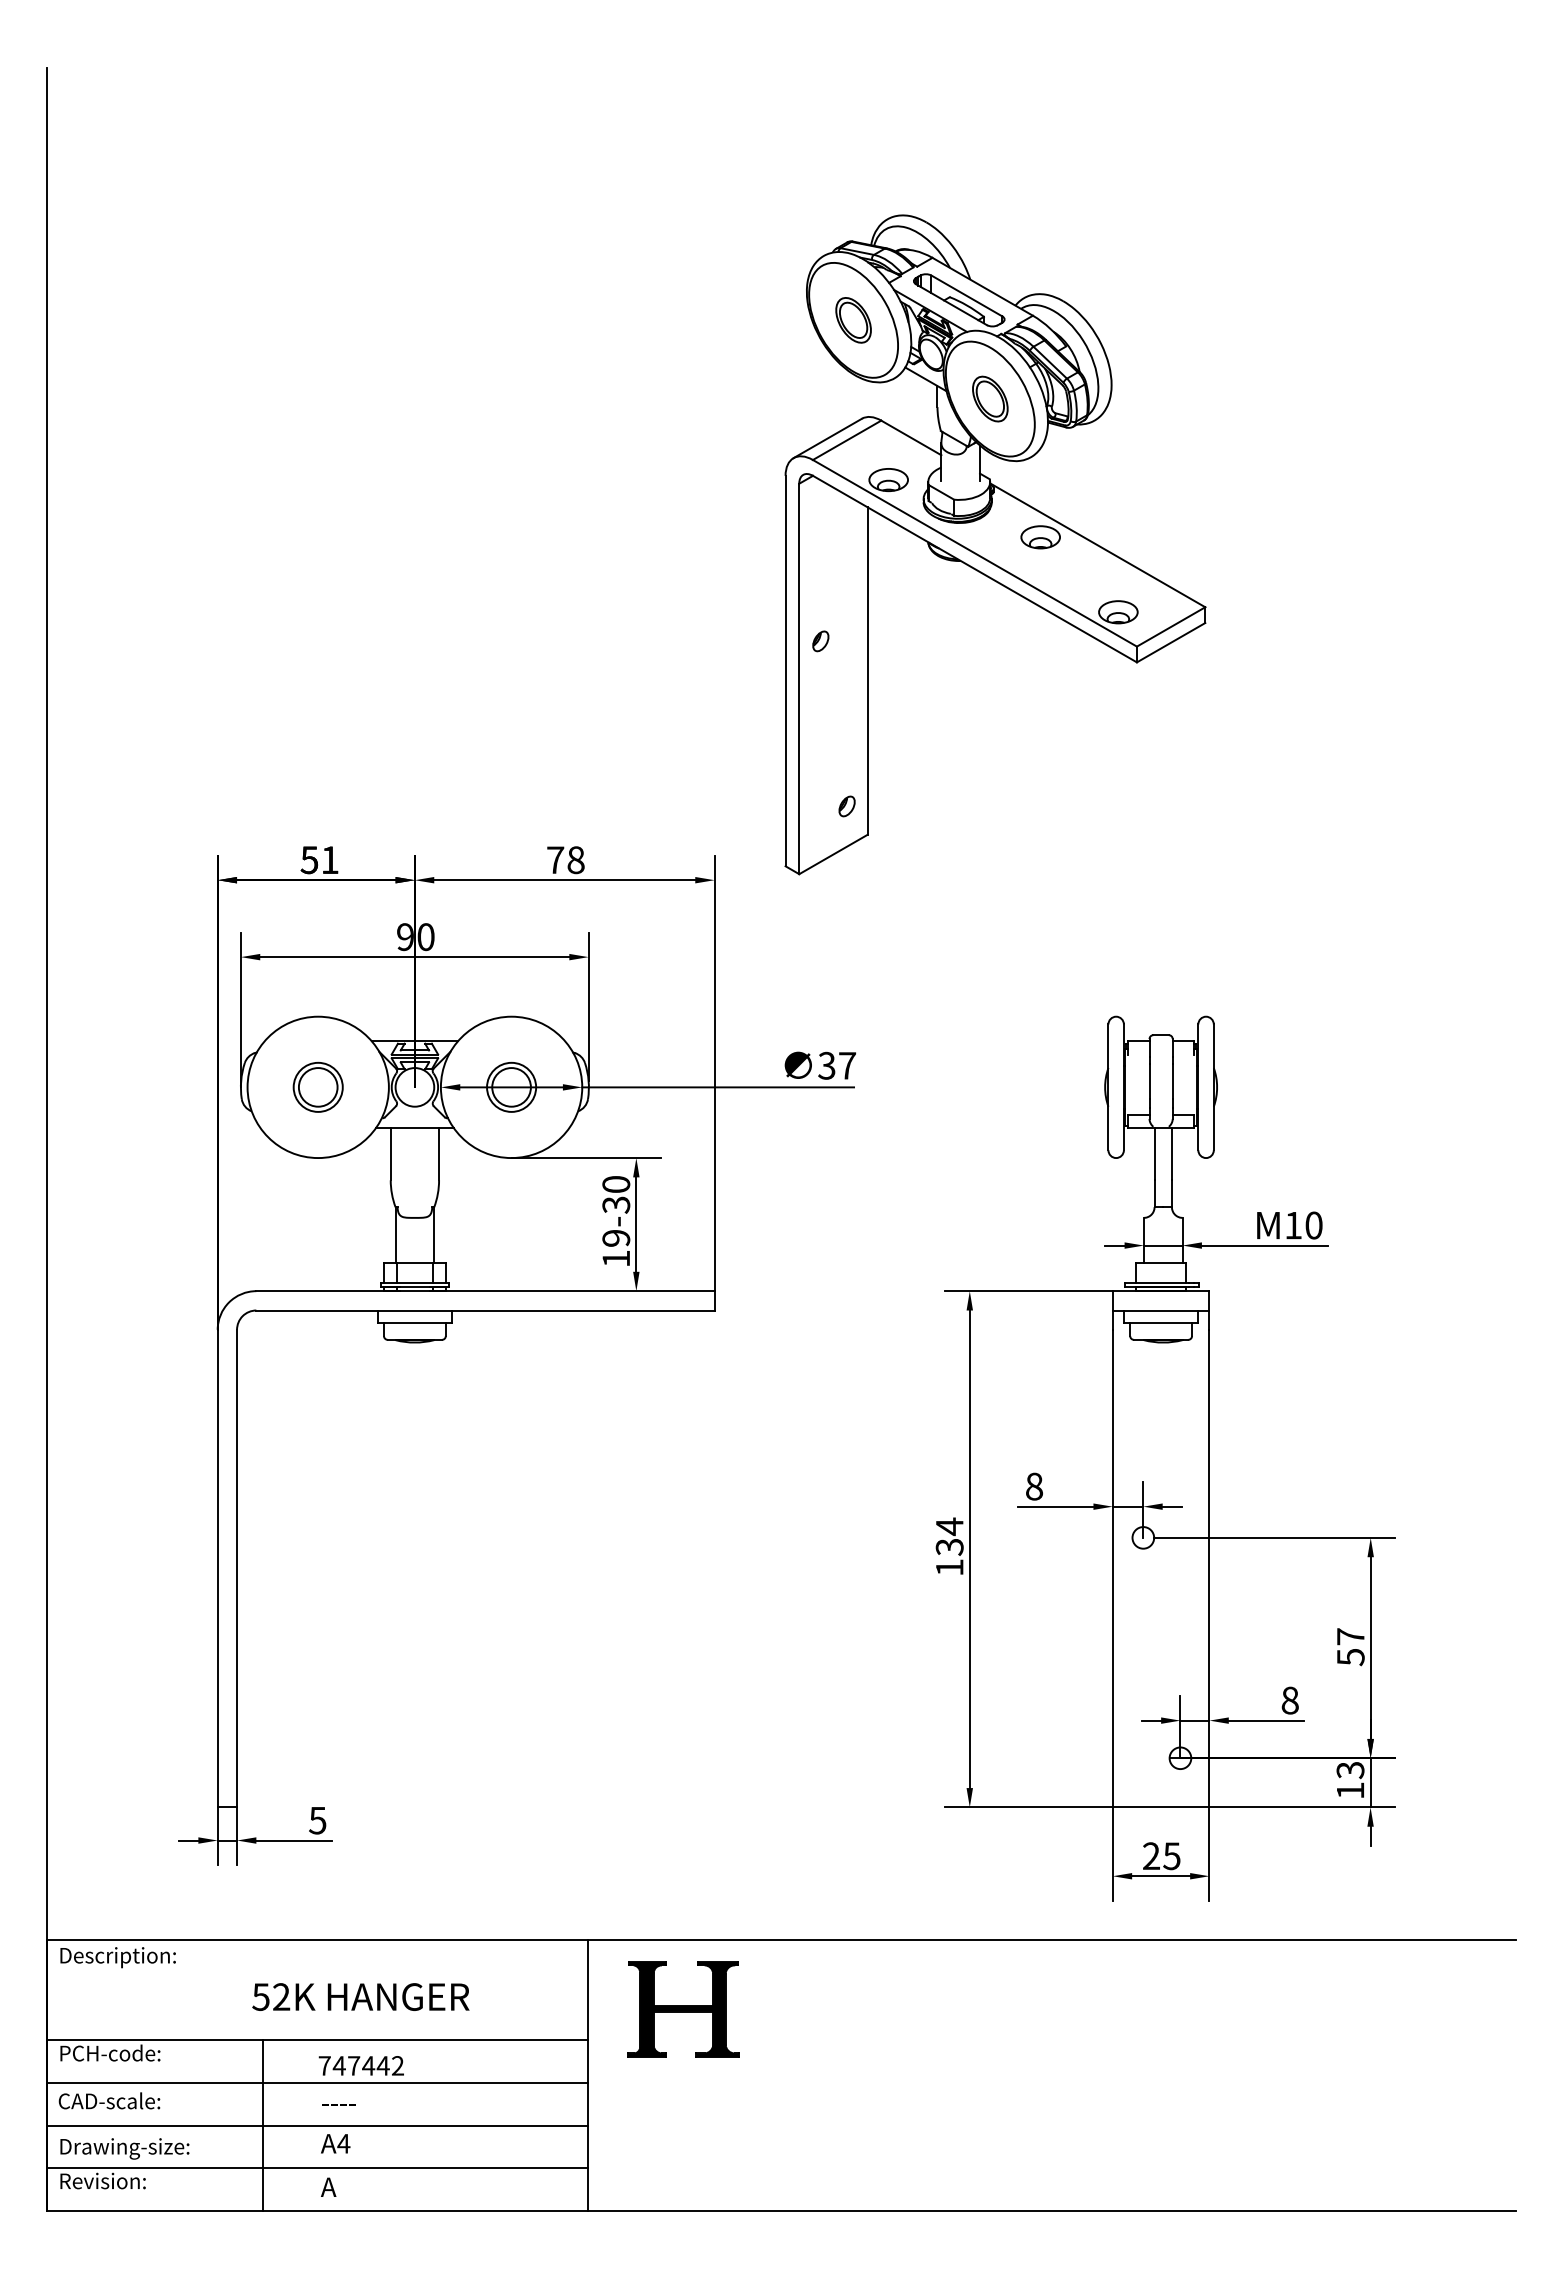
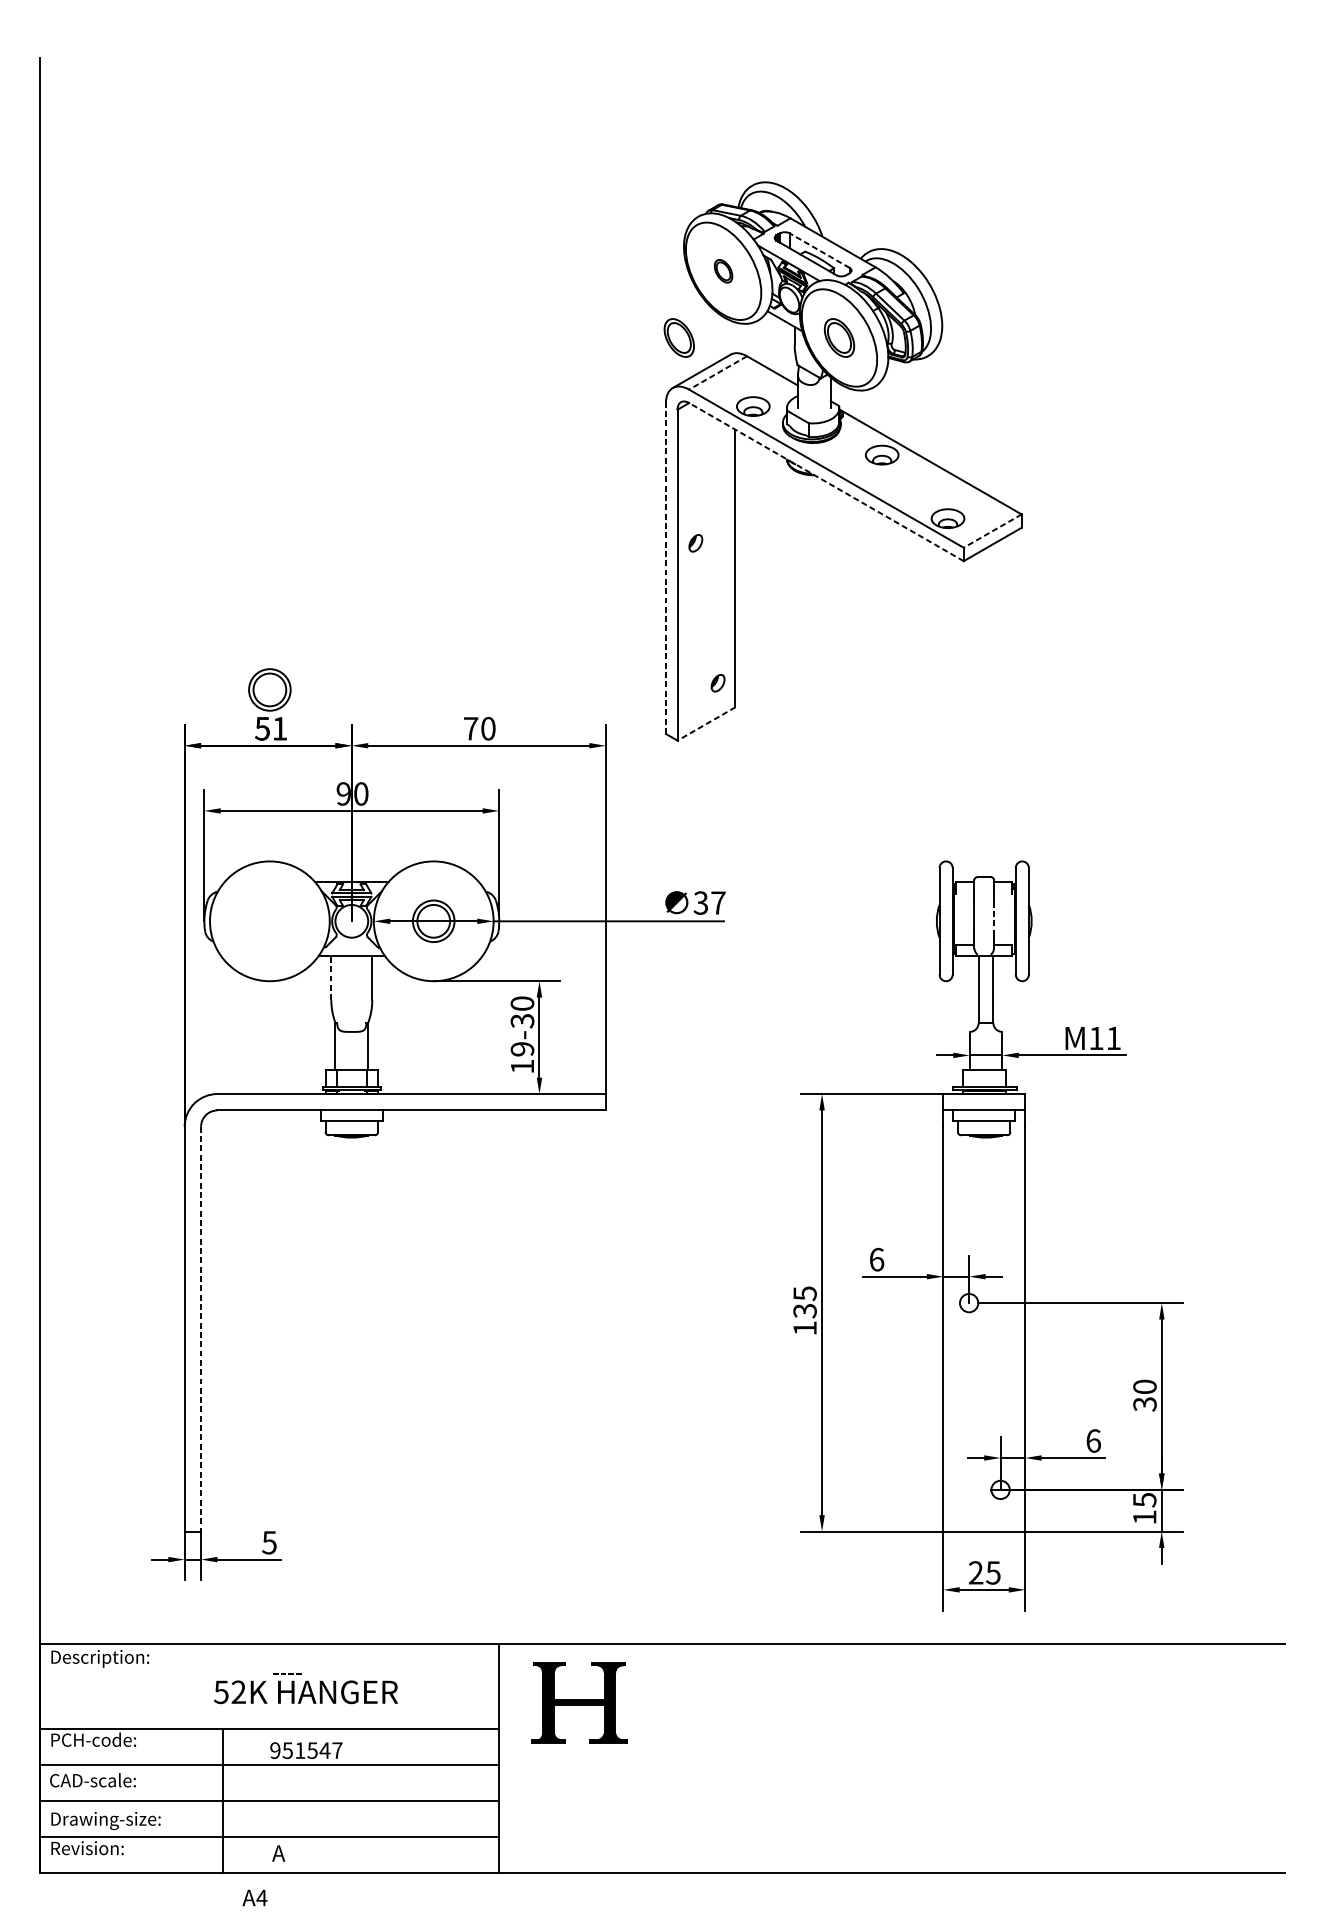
line: (966, 295) -> (819, 250), solid -> dashed
part: (853, 320) -> (723, 271), size x0.6
part: (801, 398) -> (679, 337), added
line: (846, 440) -> (717, 373), solid -> dashed
line: (974, 569) -> (826, 482), solid -> dashed
line: (1170, 627) -> (992, 531), solid -> dashed
line: (785, 670) -> (665, 568), solid -> dashed
line: (833, 854) -> (706, 723), solid -> dashed
text: (575, 859) -> (487, 728), 78 -> 70
line: (1172, 1081) -> (993, 916), solid -> dashed
part: (317, 1086) -> (269, 689), moved
line: (390, 1153) -> (331, 977), solid -> dashed
text: (1313, 1225) -> (1113, 1038), 10 -> 11
text: (1034, 1486) -> (876, 1259), 8 -> 6
text: (949, 1526) -> (804, 1293), 134 -> 135
line: (237, 1568) -> (201, 1329), solid -> dashed
text: (1350, 1646) -> (1144, 1395), 57 -> 30
text: (1289, 1700) -> (1093, 1440), 8 -> 6
text: (1349, 1770) -> (1143, 1500), 13 -> 15
text: (361, 2065) -> (306, 1750), 747442 -> 951547
text: (338, 2104) -> (287, 1673), moved
text: (335, 2143) -> (254, 1897), moved

